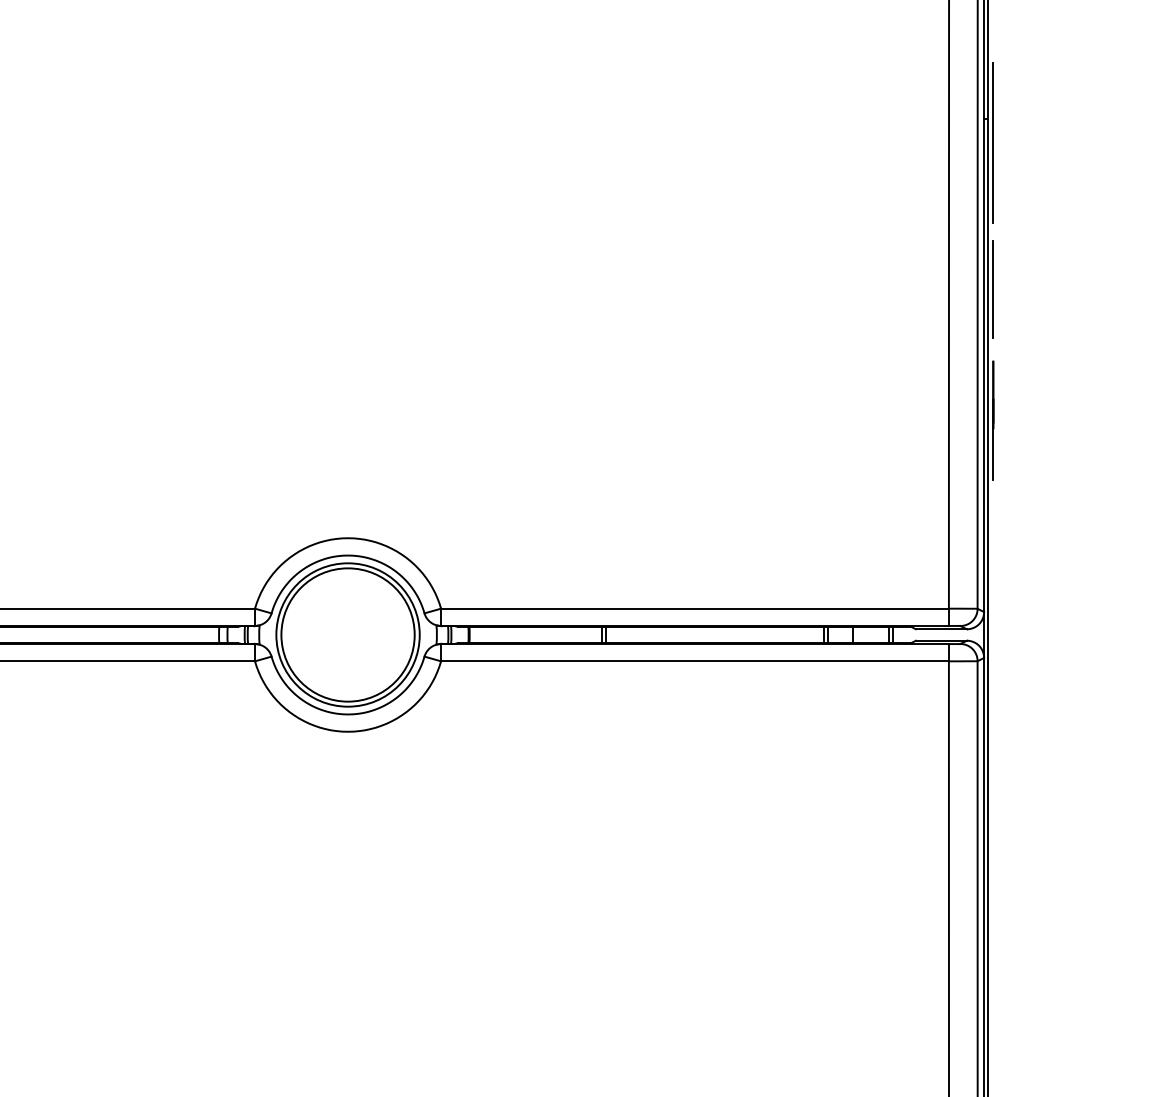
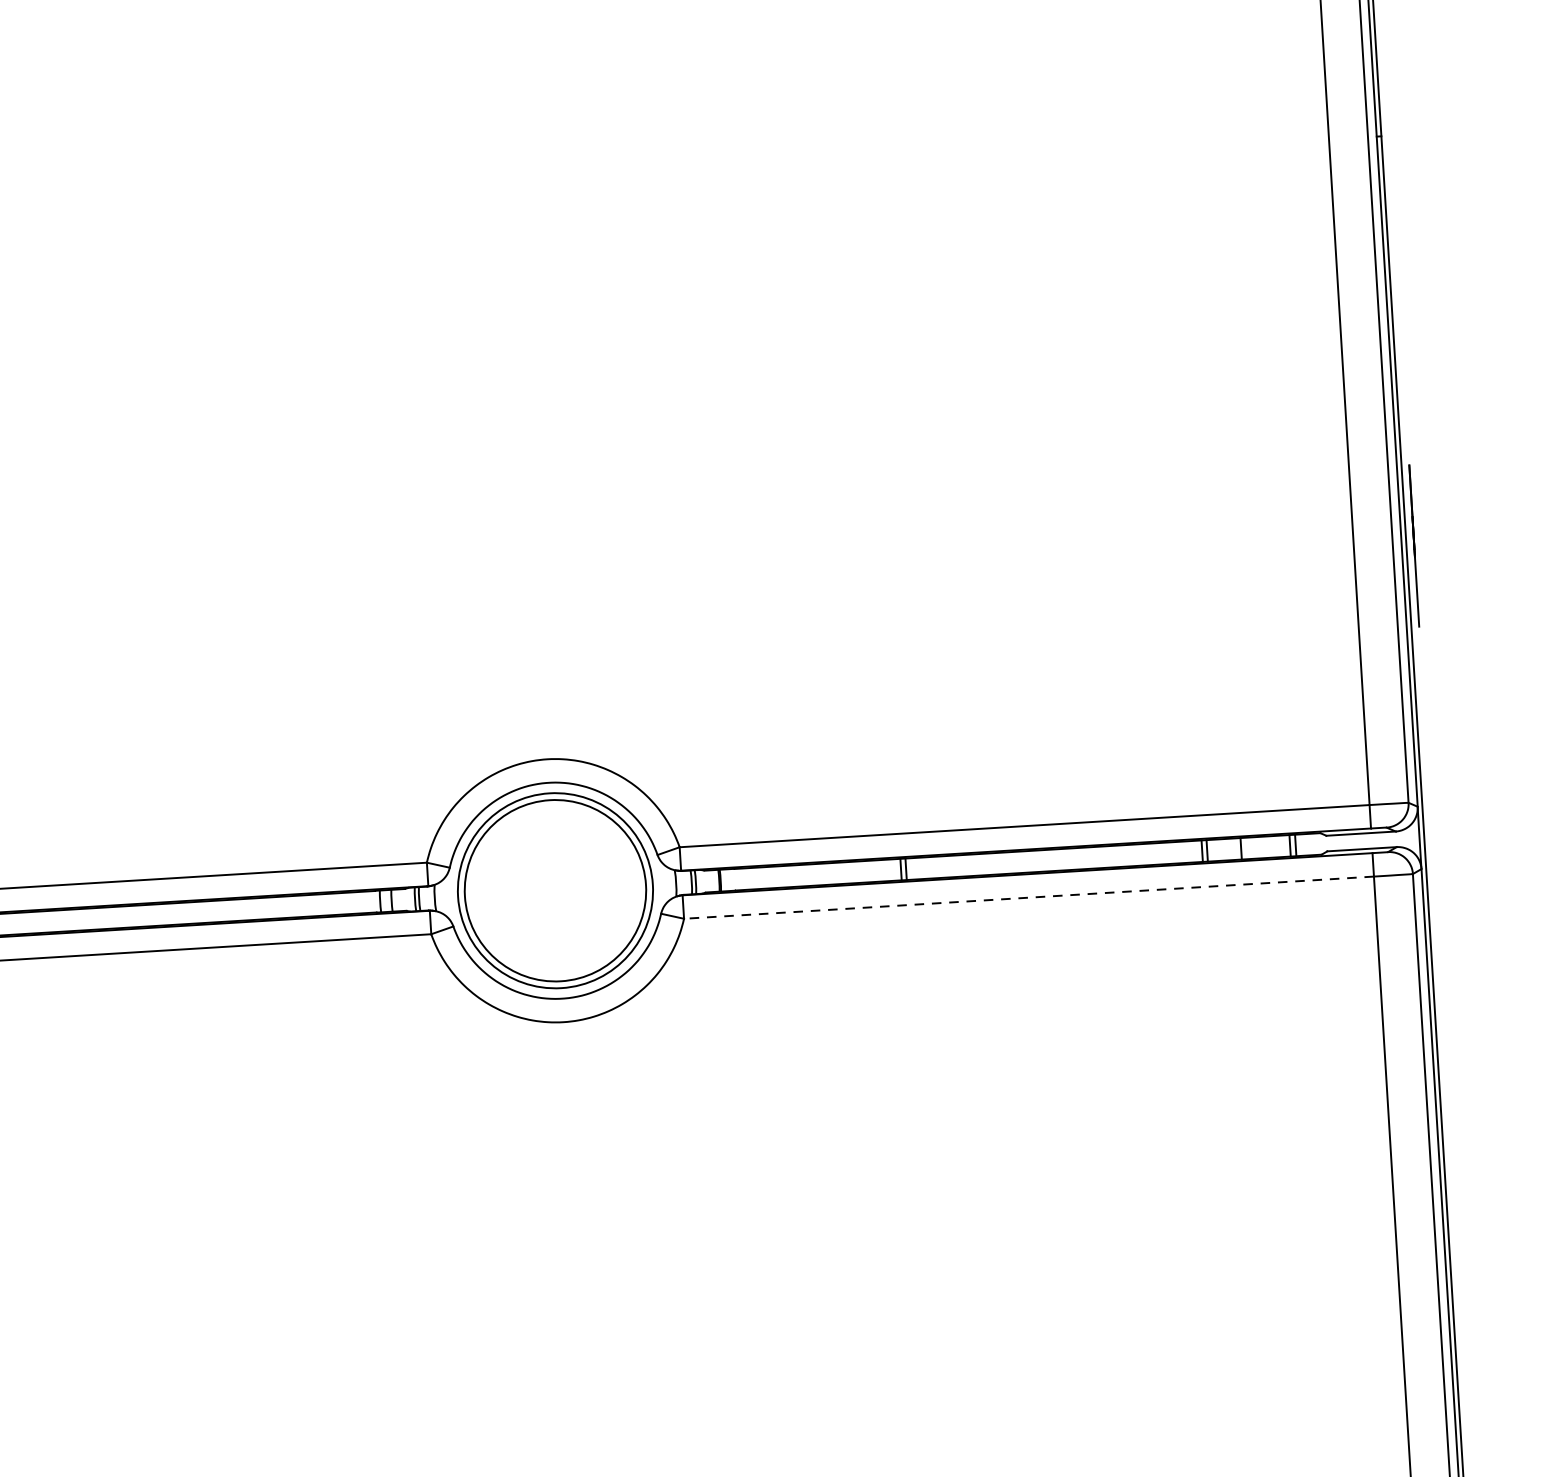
line: (993, 142) -> (1391, 168), removed
line: (993, 289) -> (1403, 367), removed
line: (695, 661) -> (1029, 897), solid -> dashed

